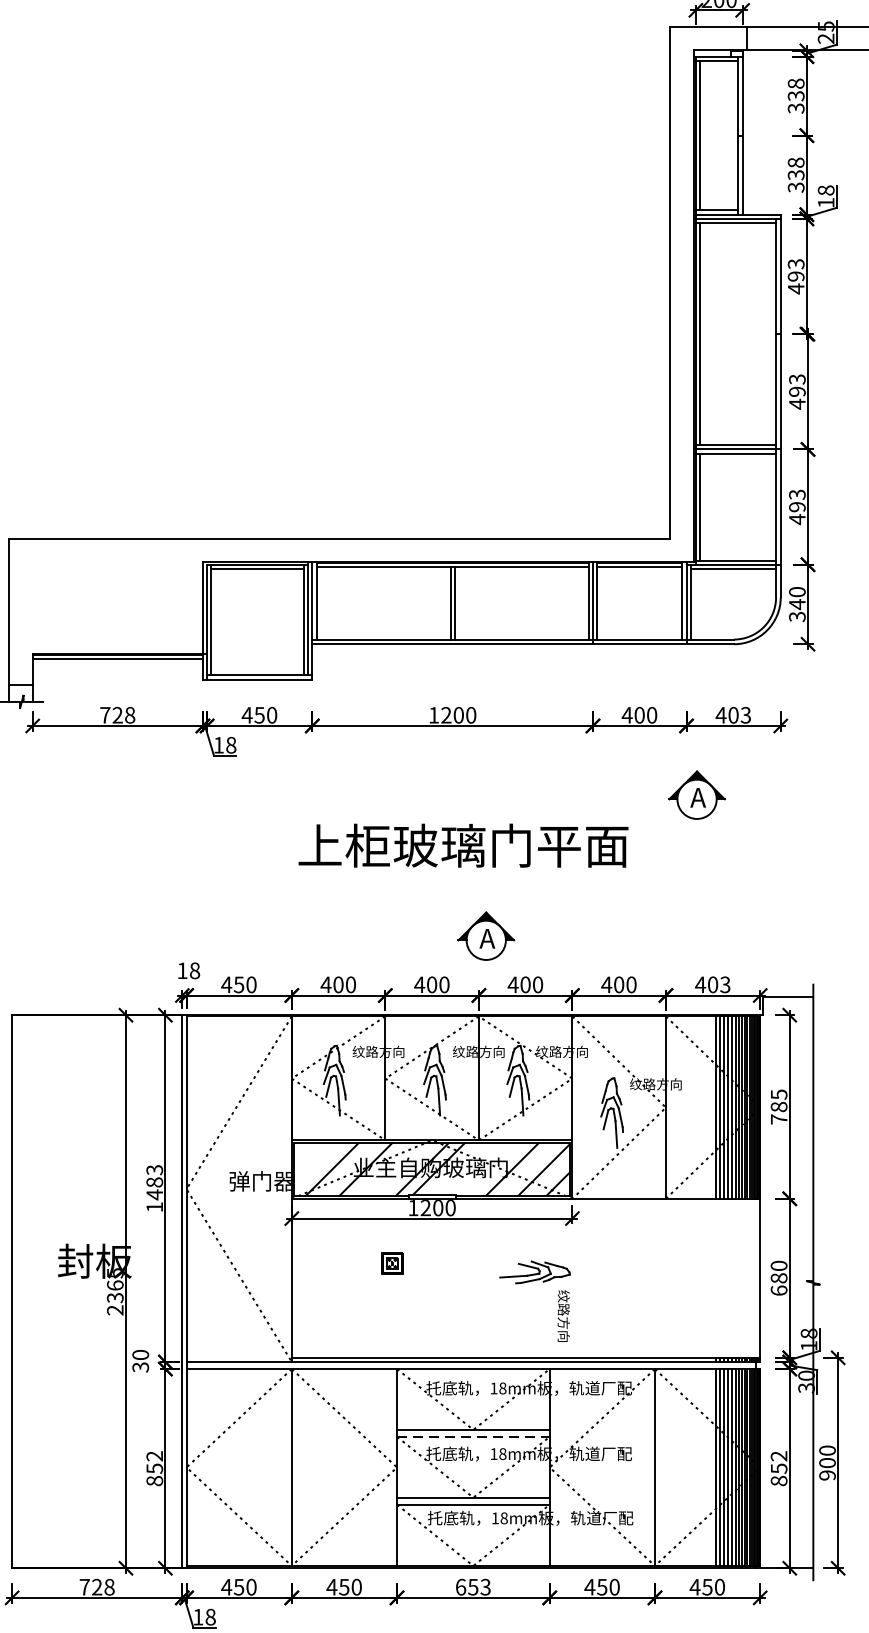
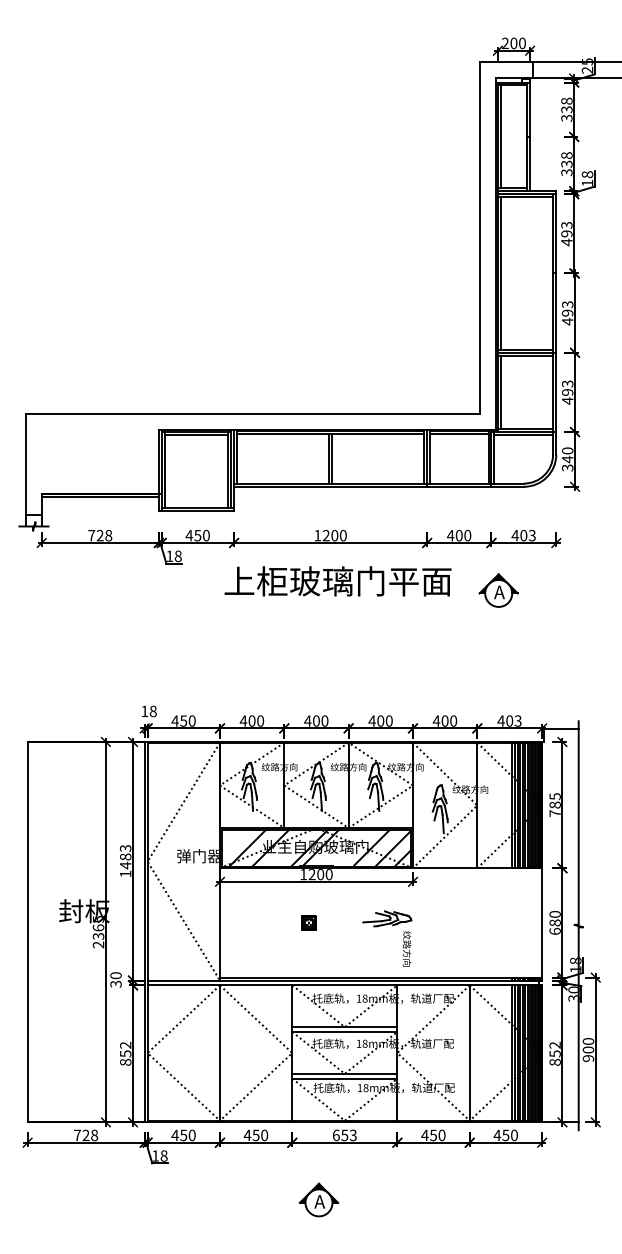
text: (462, 845) -> (337, 581), moved
part: (485, 936) -> (353, 687), removed
part: (391, 1263) -> (308, 922), moved
line: (472, 1436) -> (344, 1031), dashed -> solid

